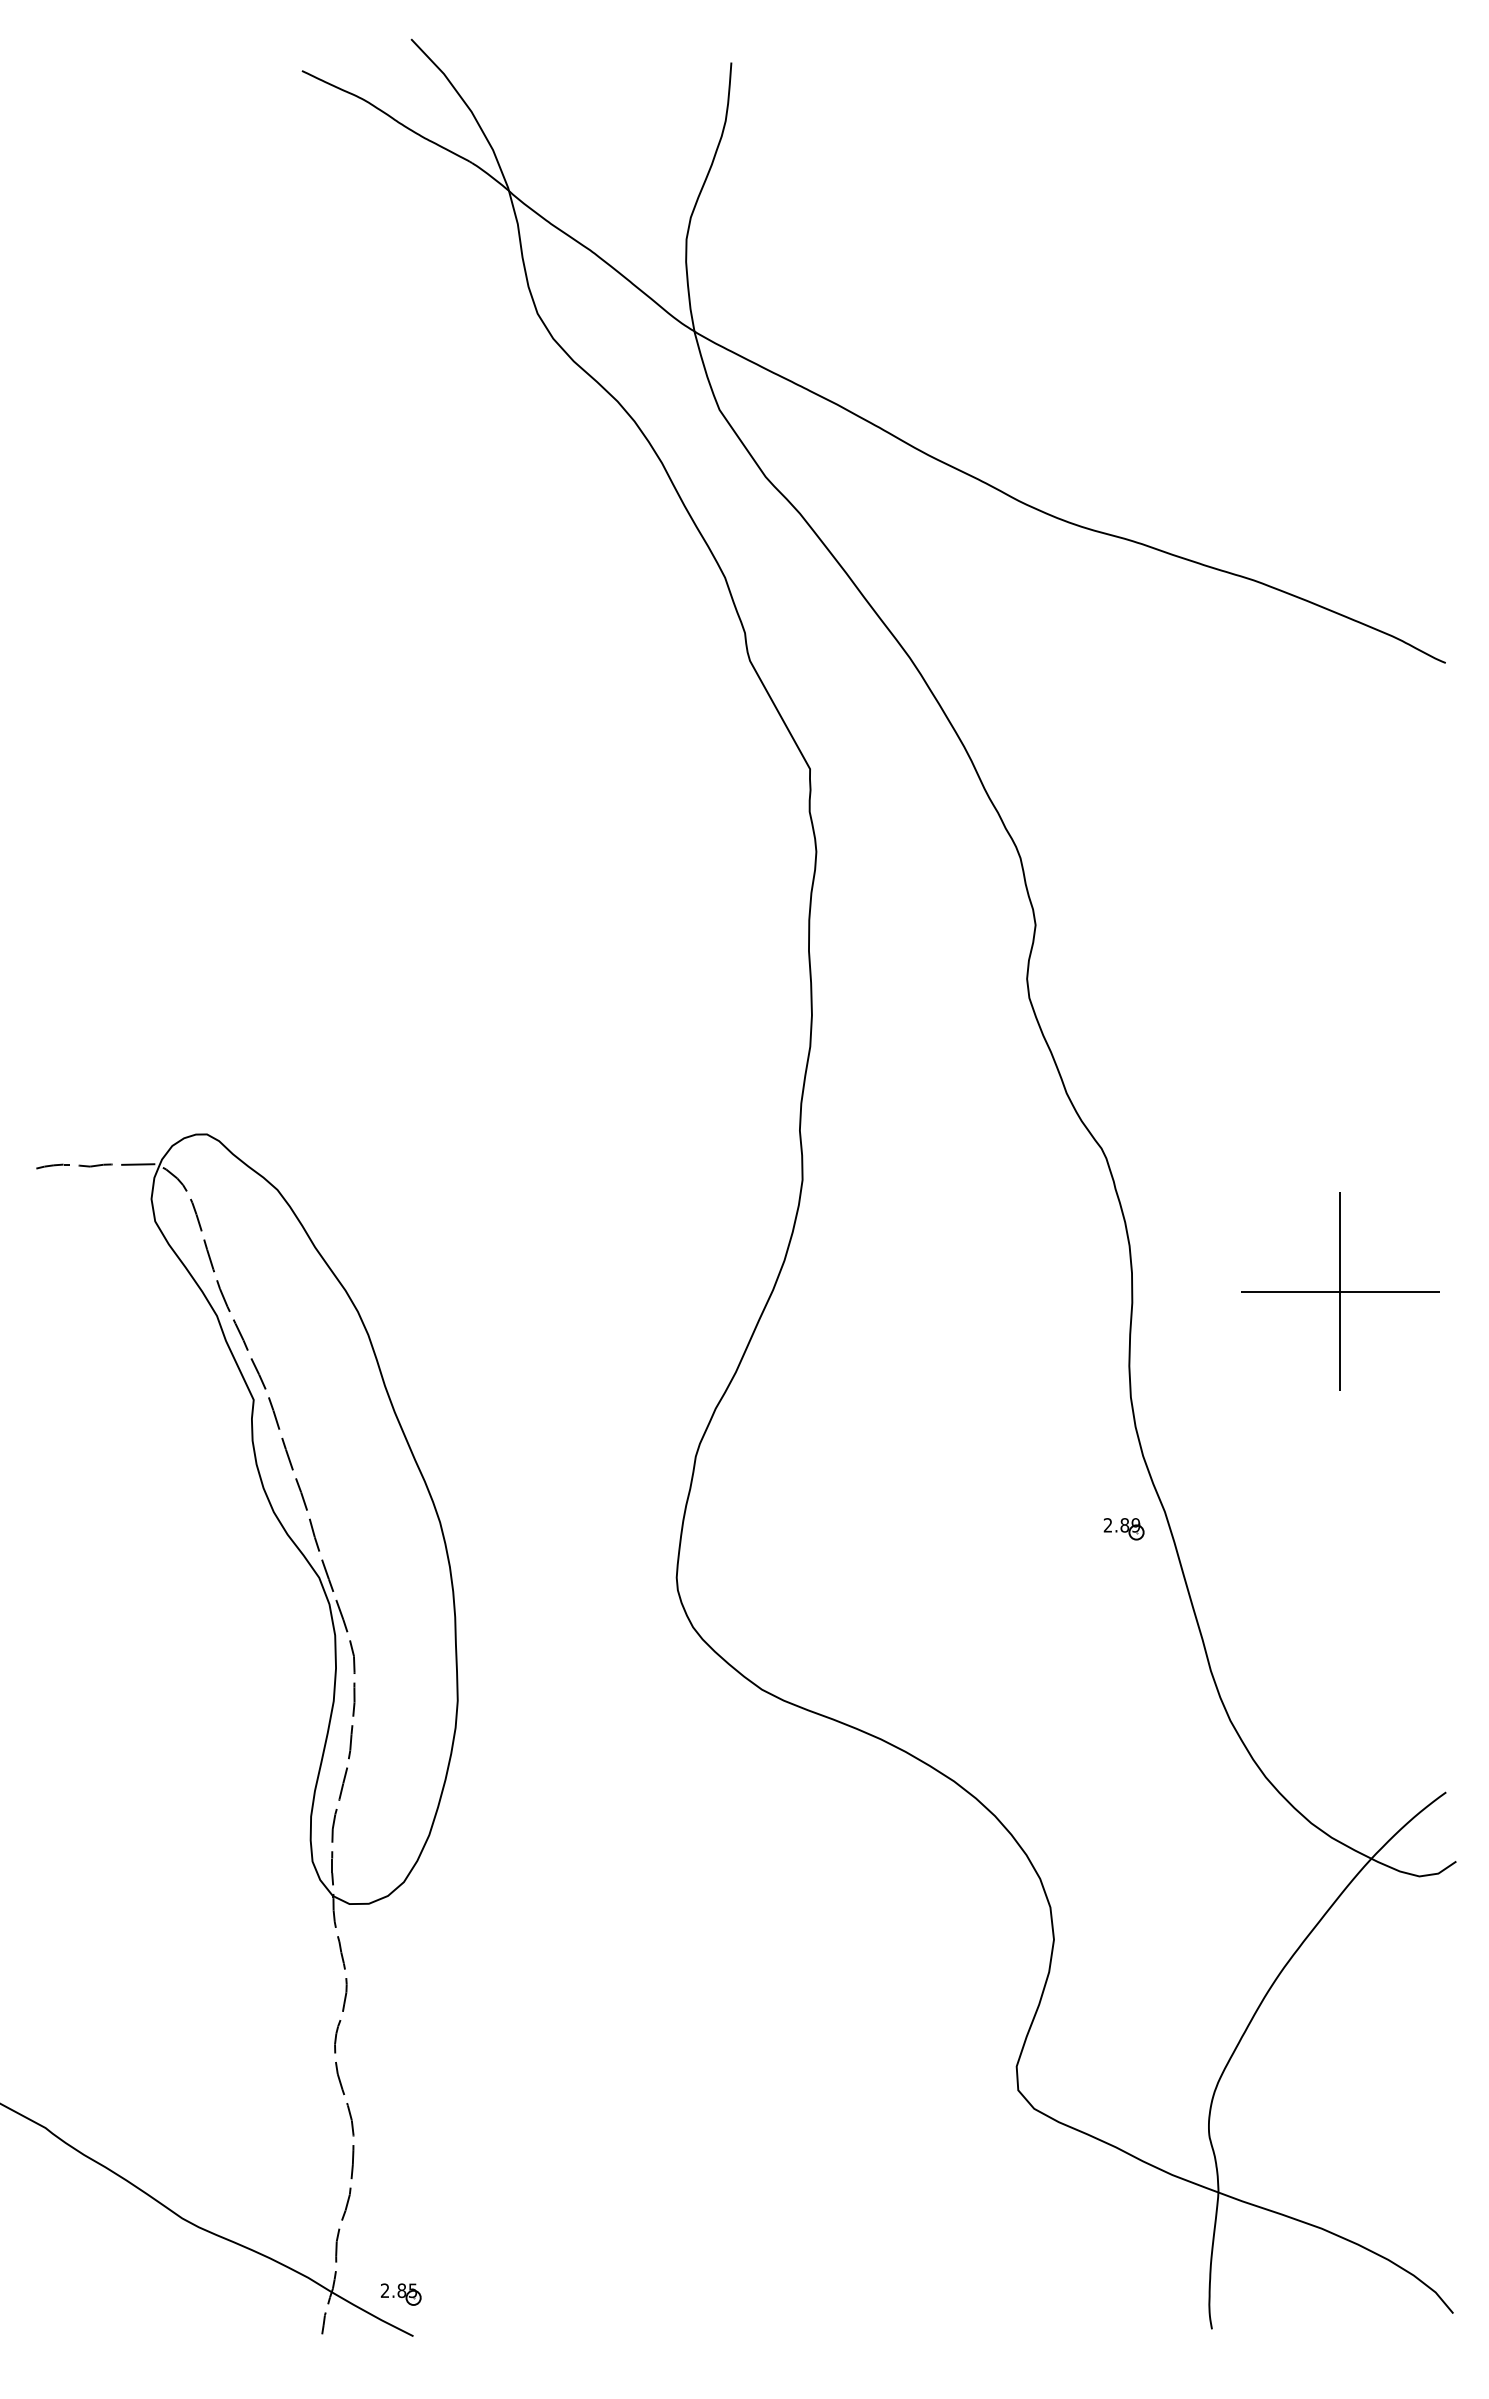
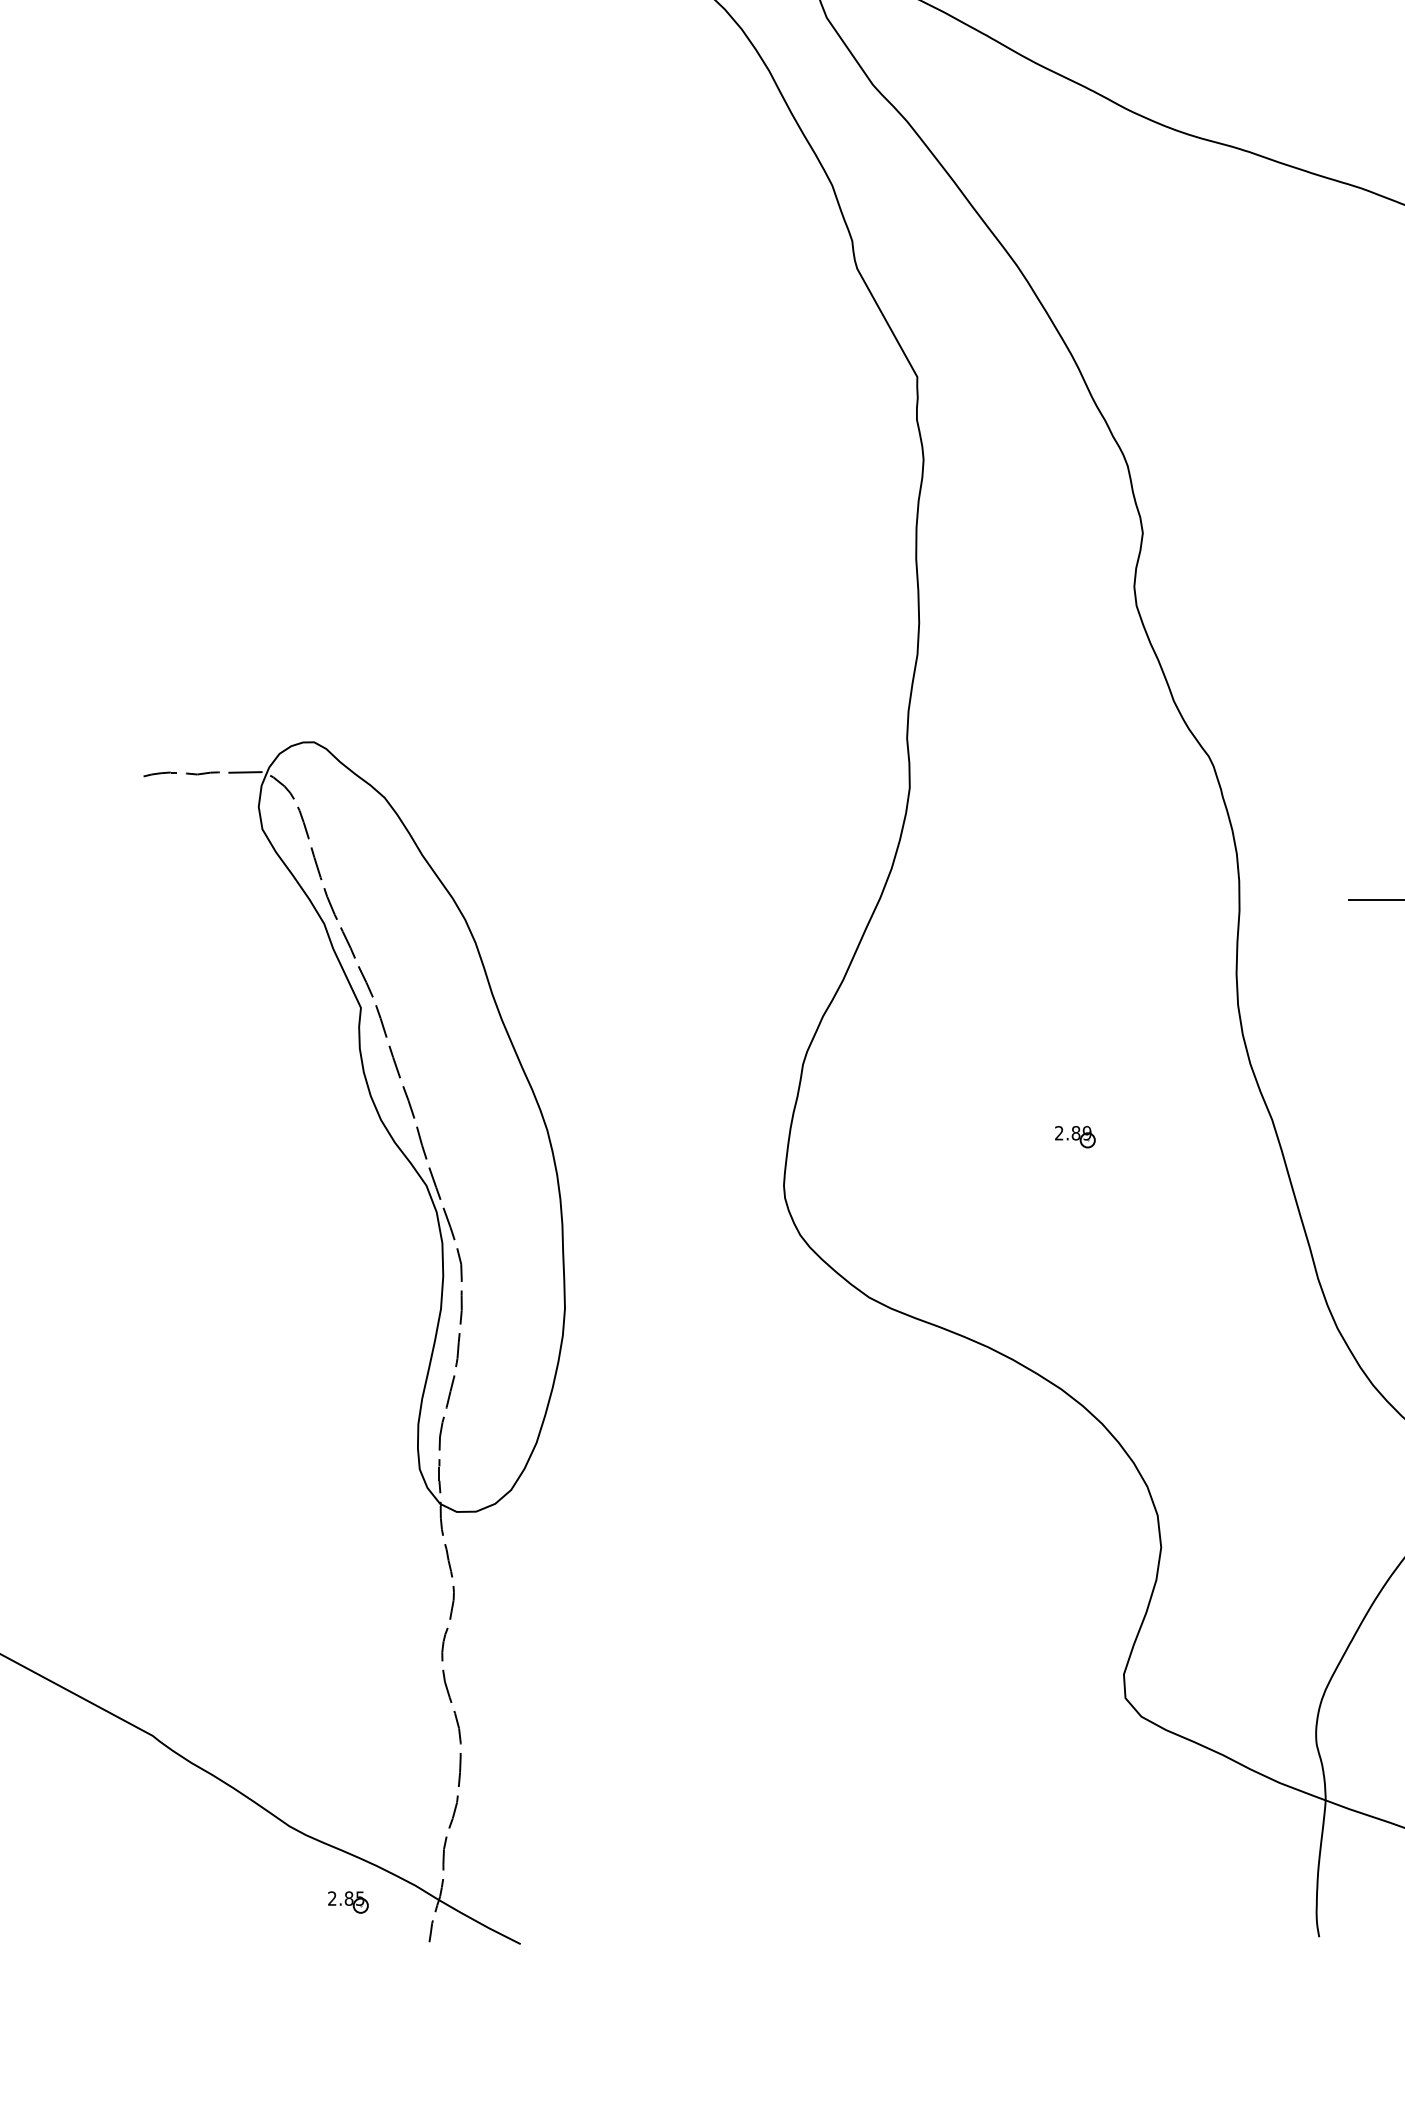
part: (1123, 1529) -> (1074, 1137), moved
part: (401, 2294) -> (348, 1902), moved

